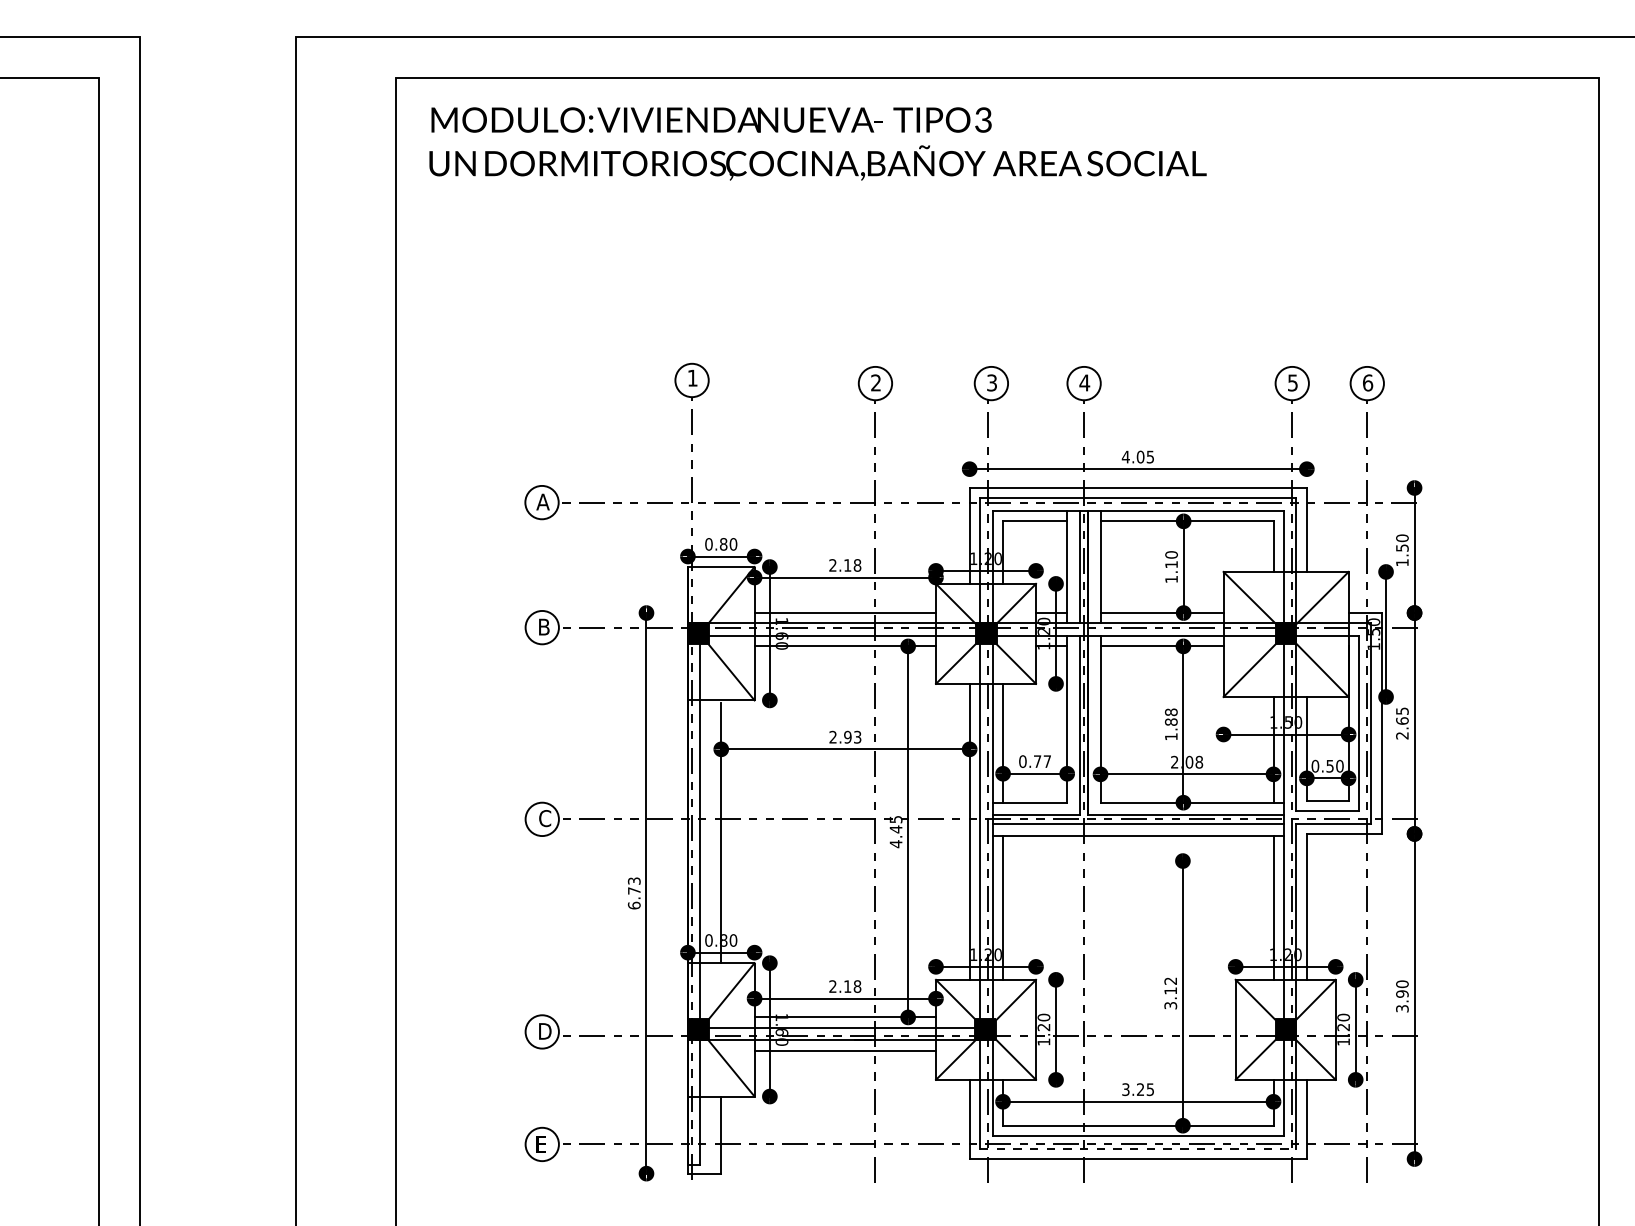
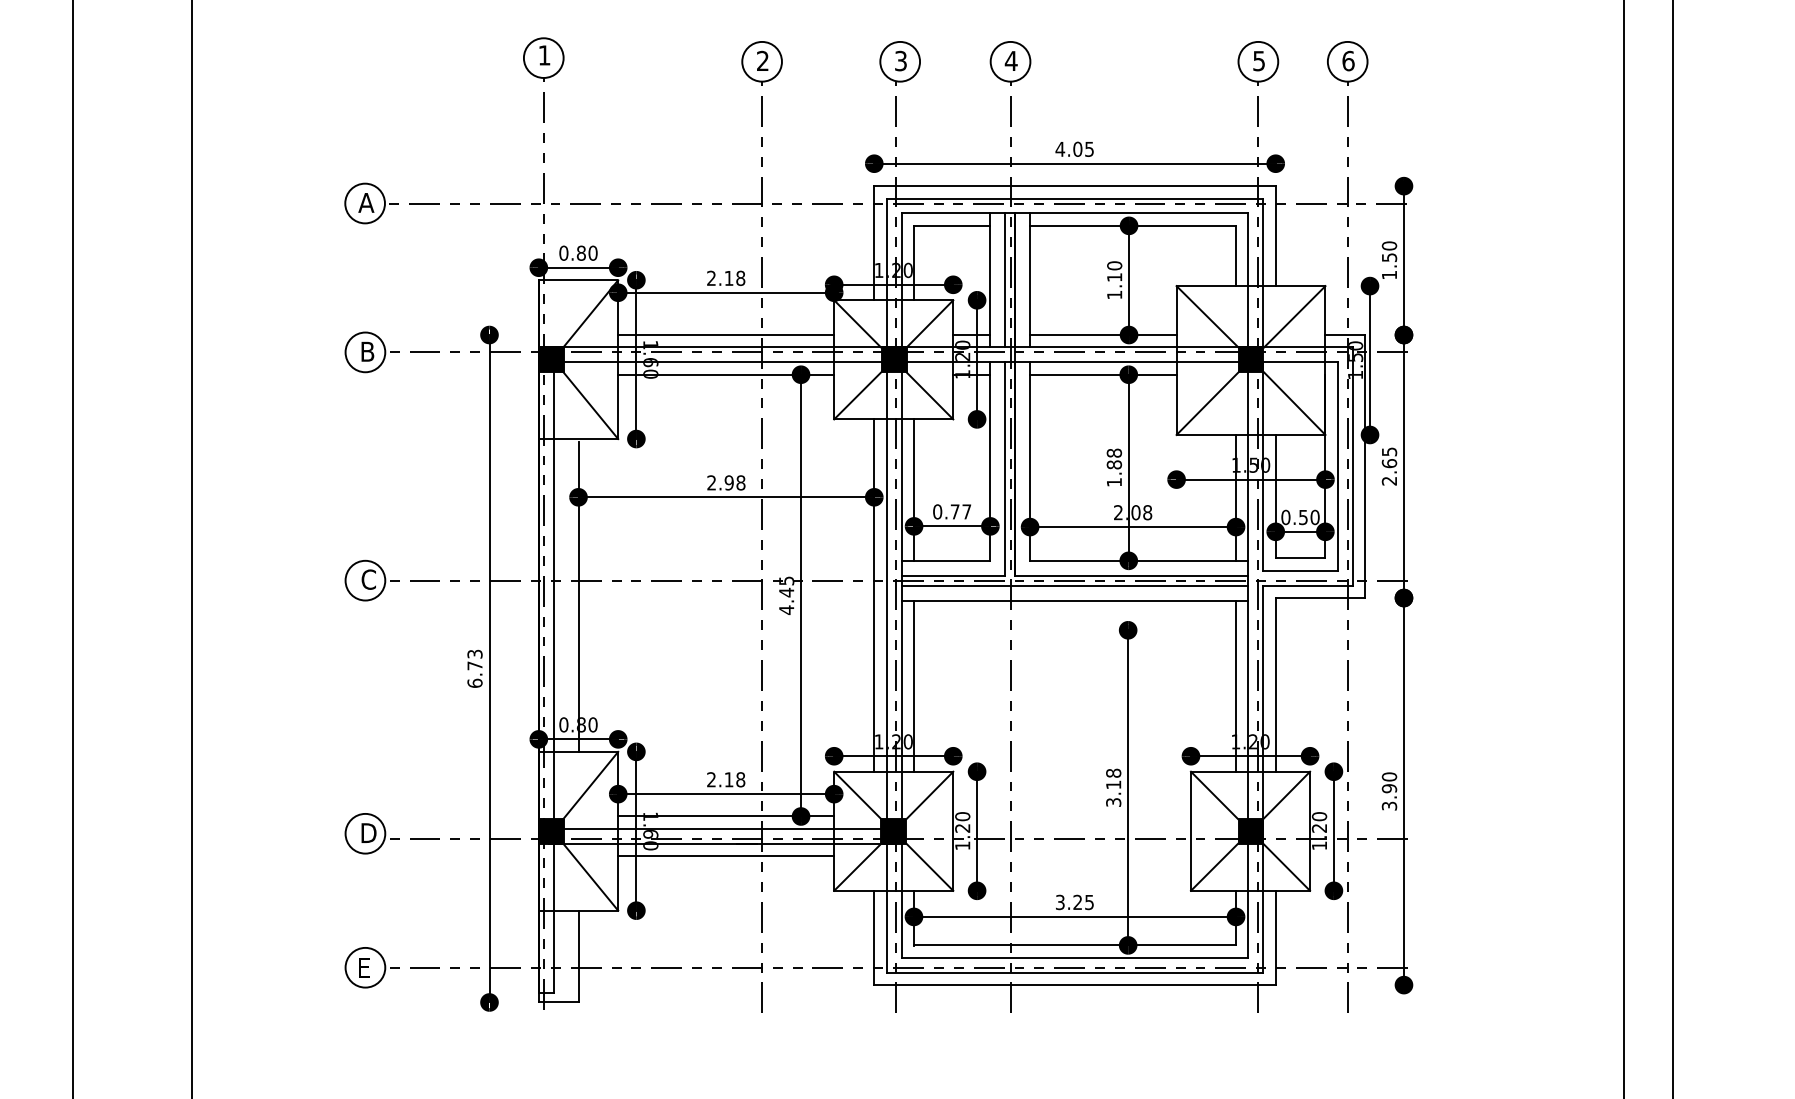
text: (857, 737) -> (740, 483), 2.93 -> 2.98
text: (1170, 980) -> (1113, 772), 3.12 -> 3.18
line: (1138, 1148) -> (1075, 972), dashed -> solid

